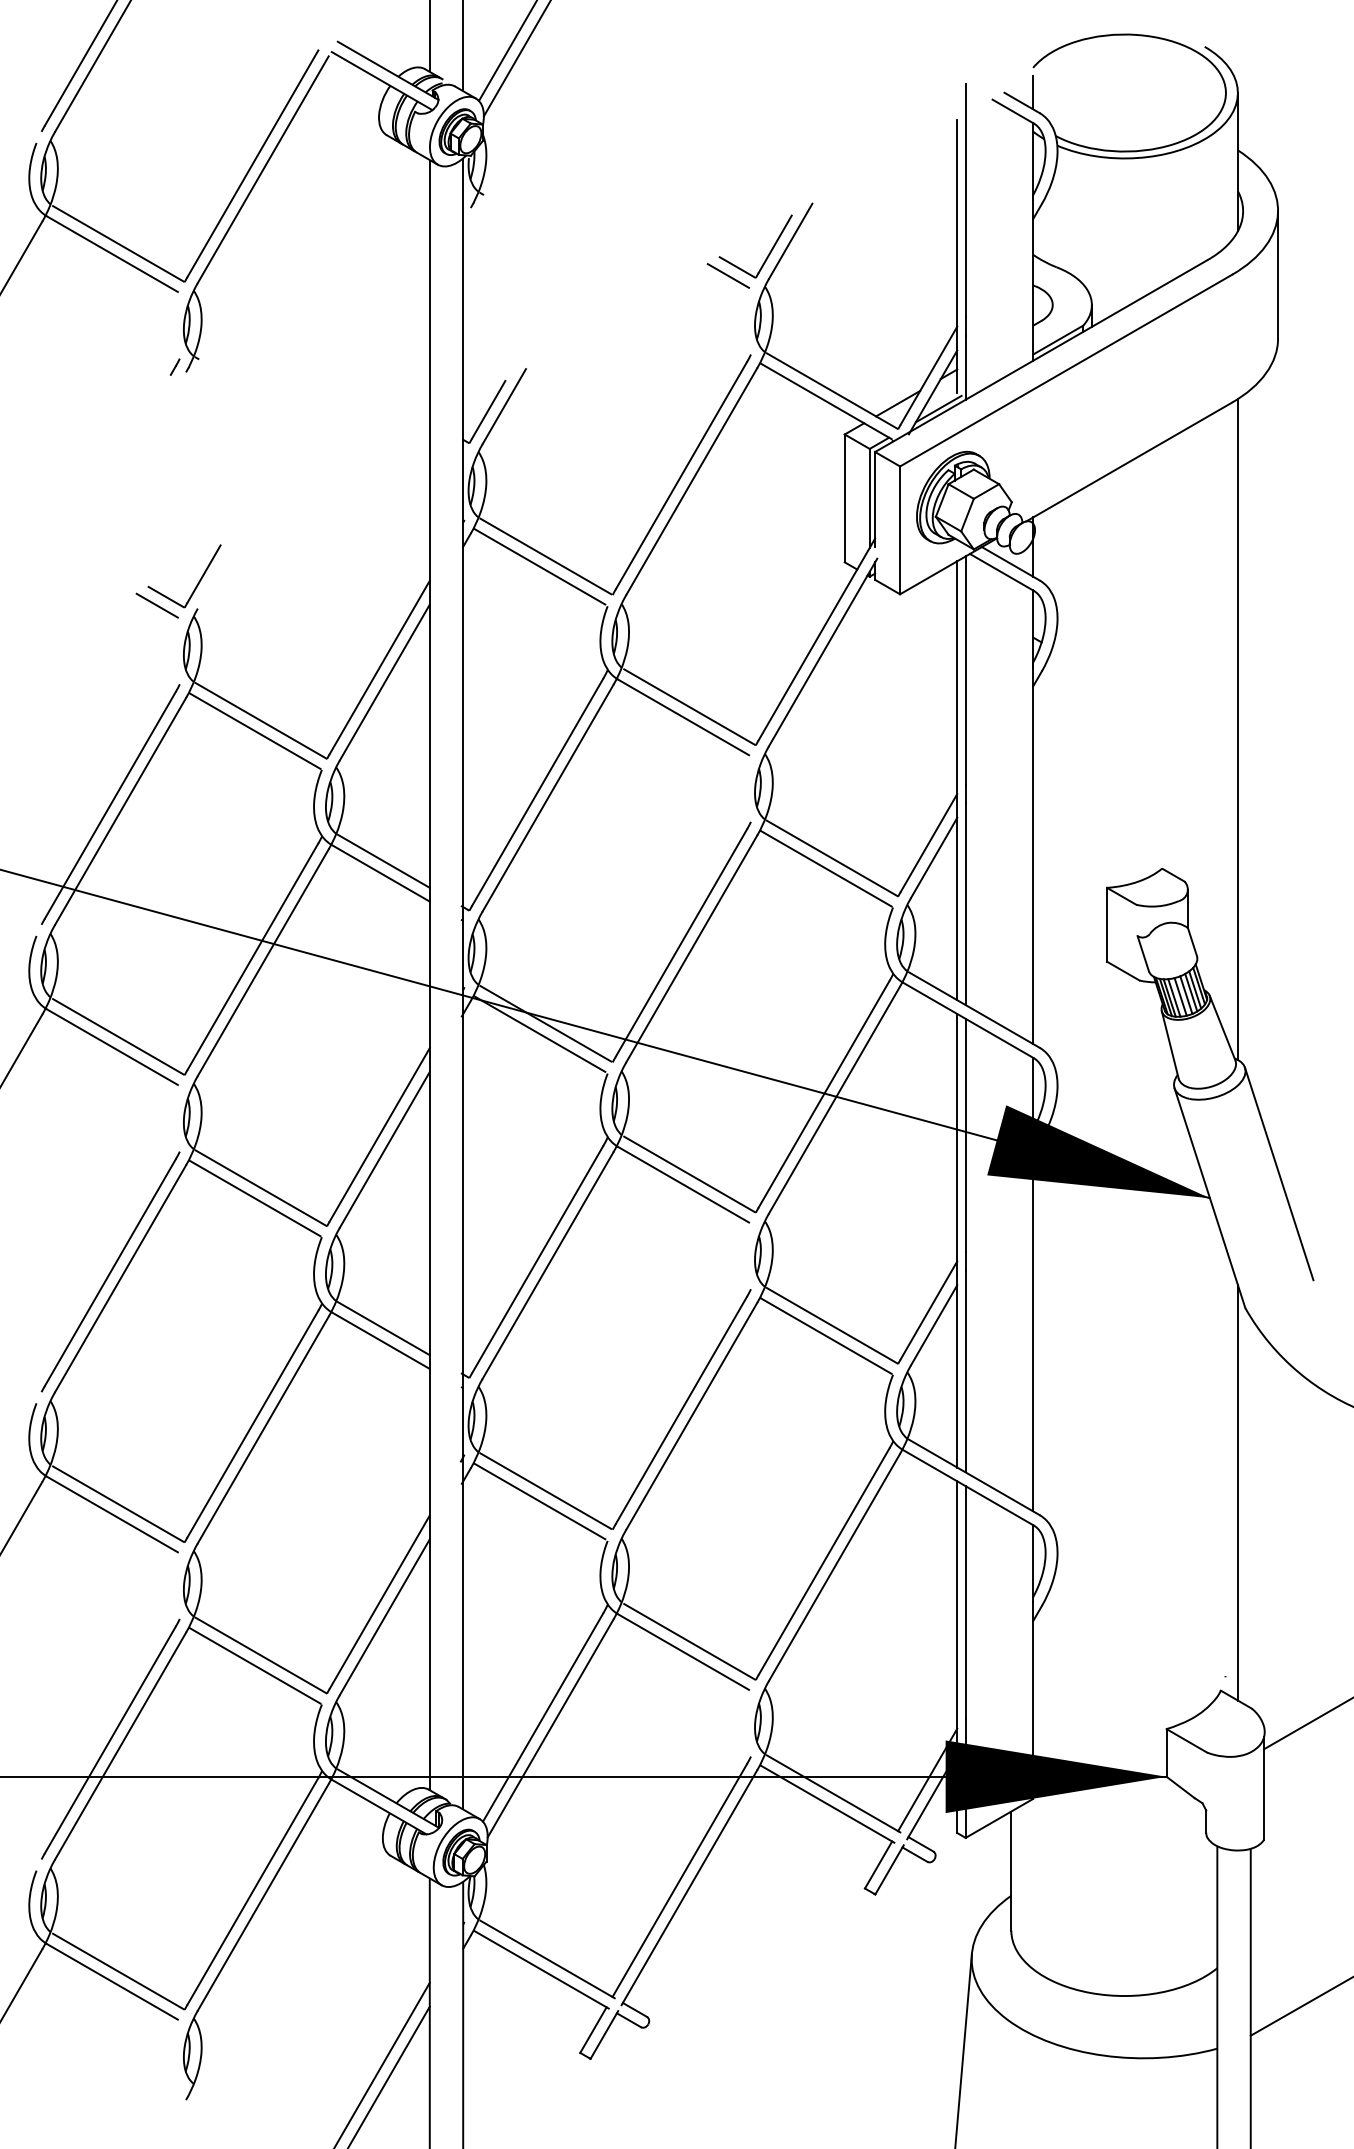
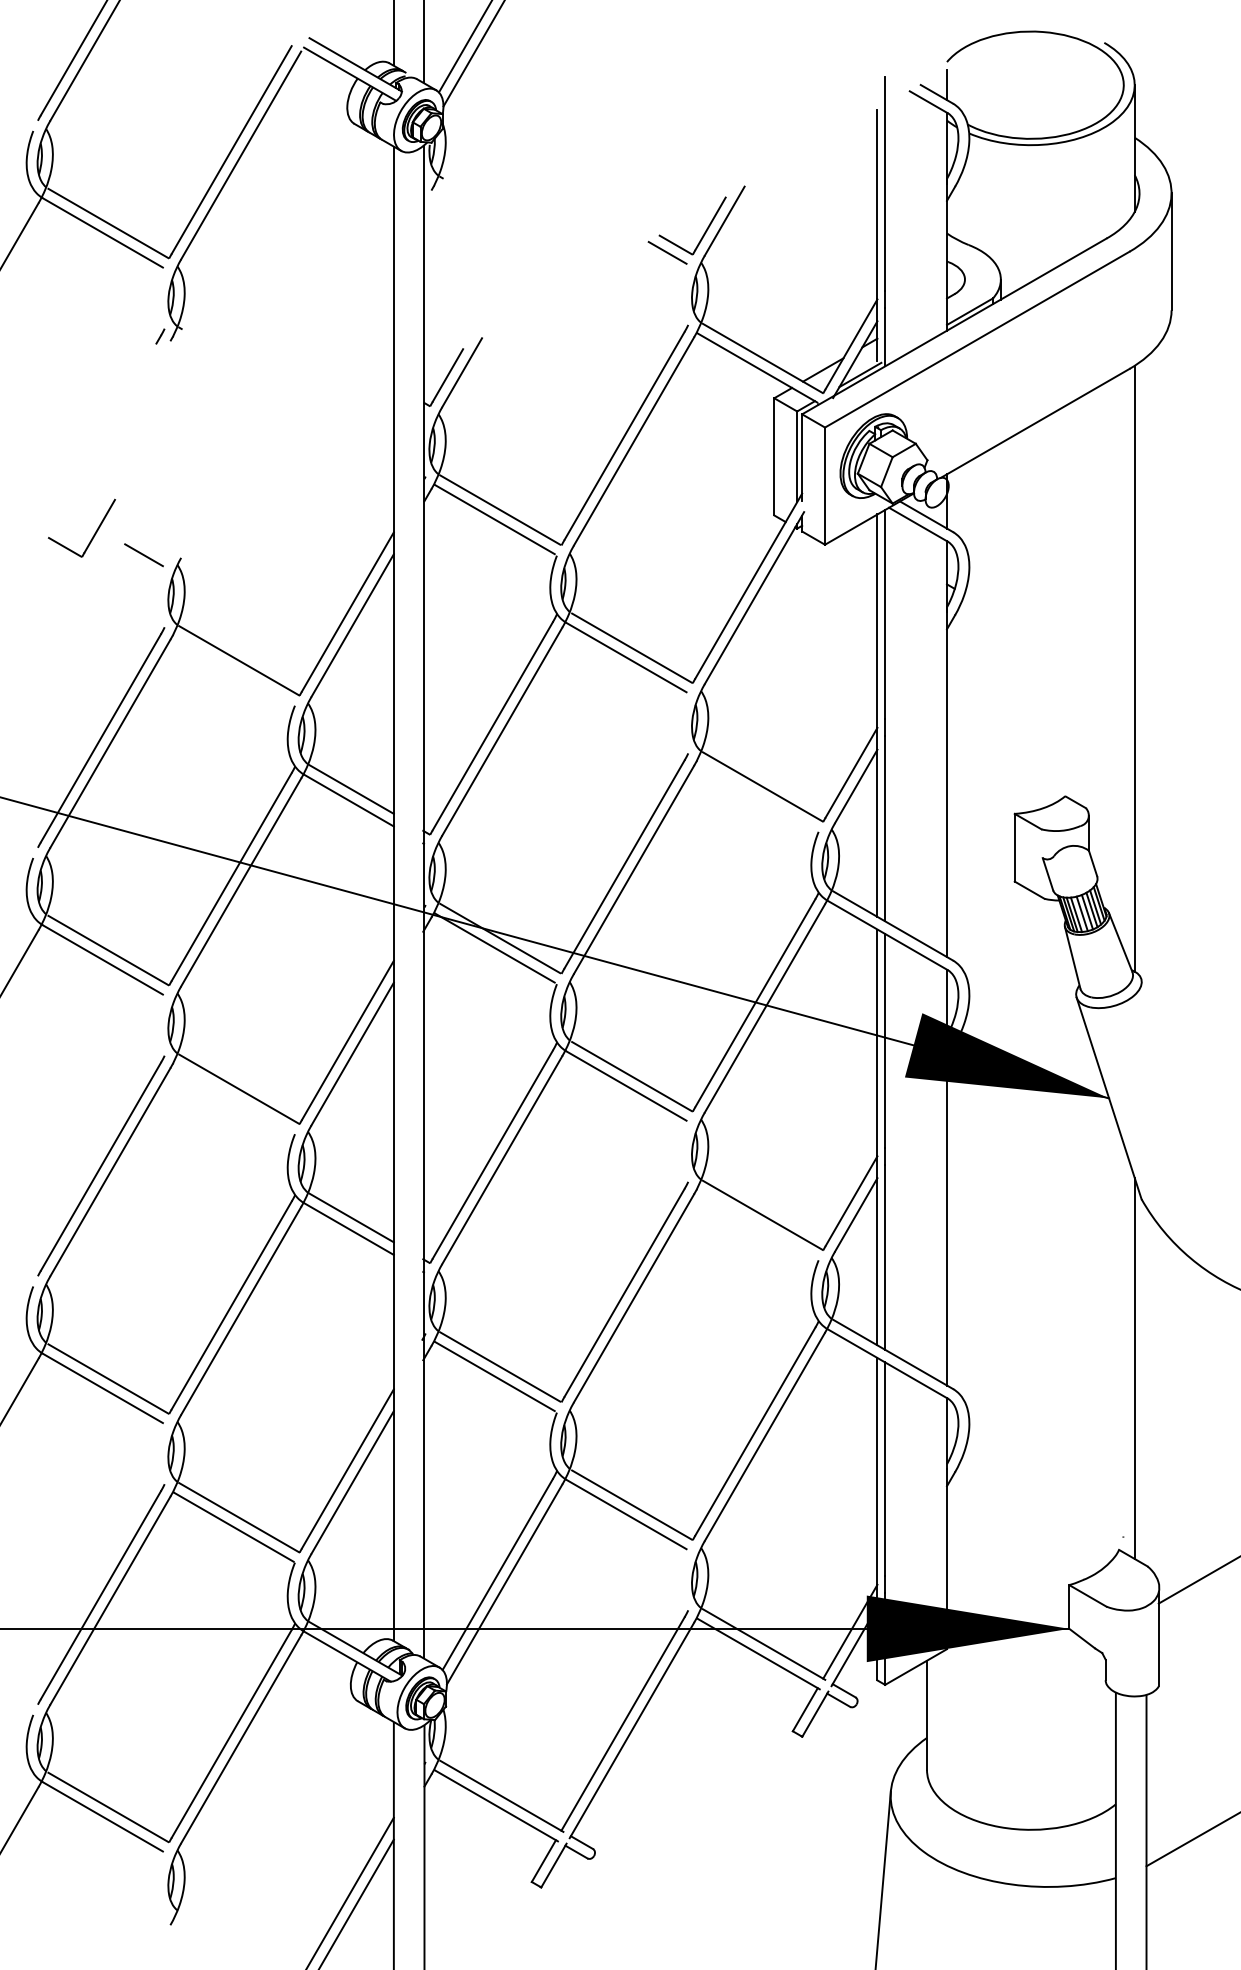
part: (197, 583) -> (93, 534), moved
line: (254, 730) -> (233, 669), removed
line: (825, 868) -> (756, 796), removed
line: (1278, 1173) -> (1171, 1075), removed
line: (254, 1198) -> (233, 1098), removed
line: (825, 1335) -> (756, 1224), removed

